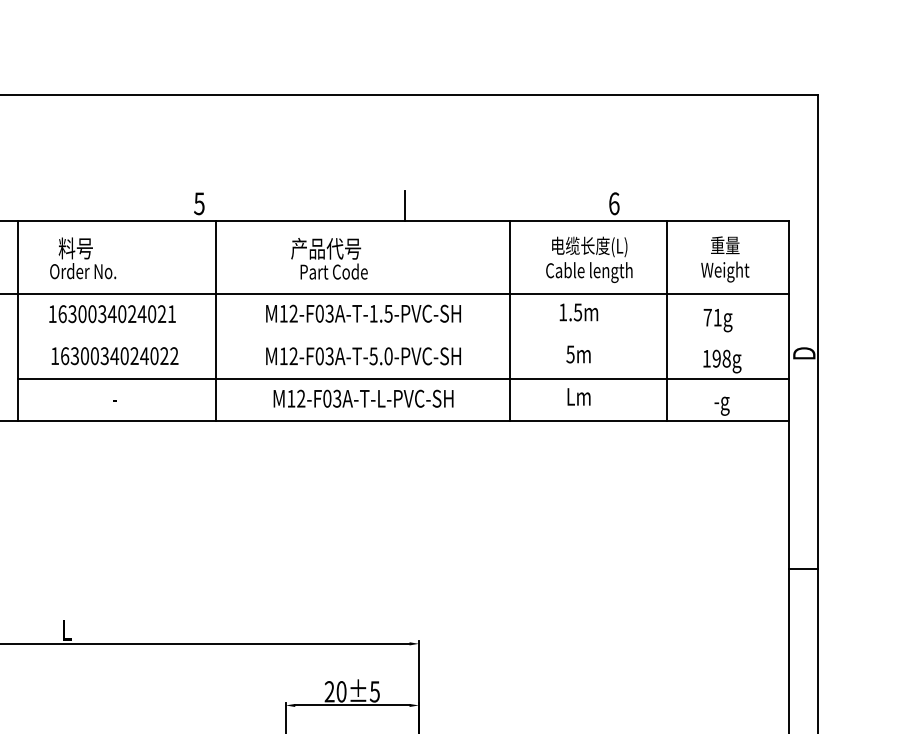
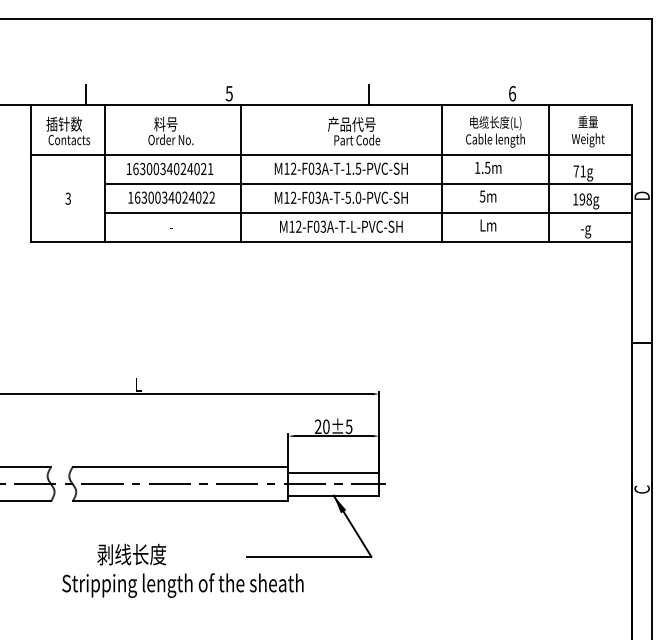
text: (82, 257) -> (170, 130), moved
text: (330, 259) -> (354, 131), moved
line: (403, 336) -> (368, 184), added

